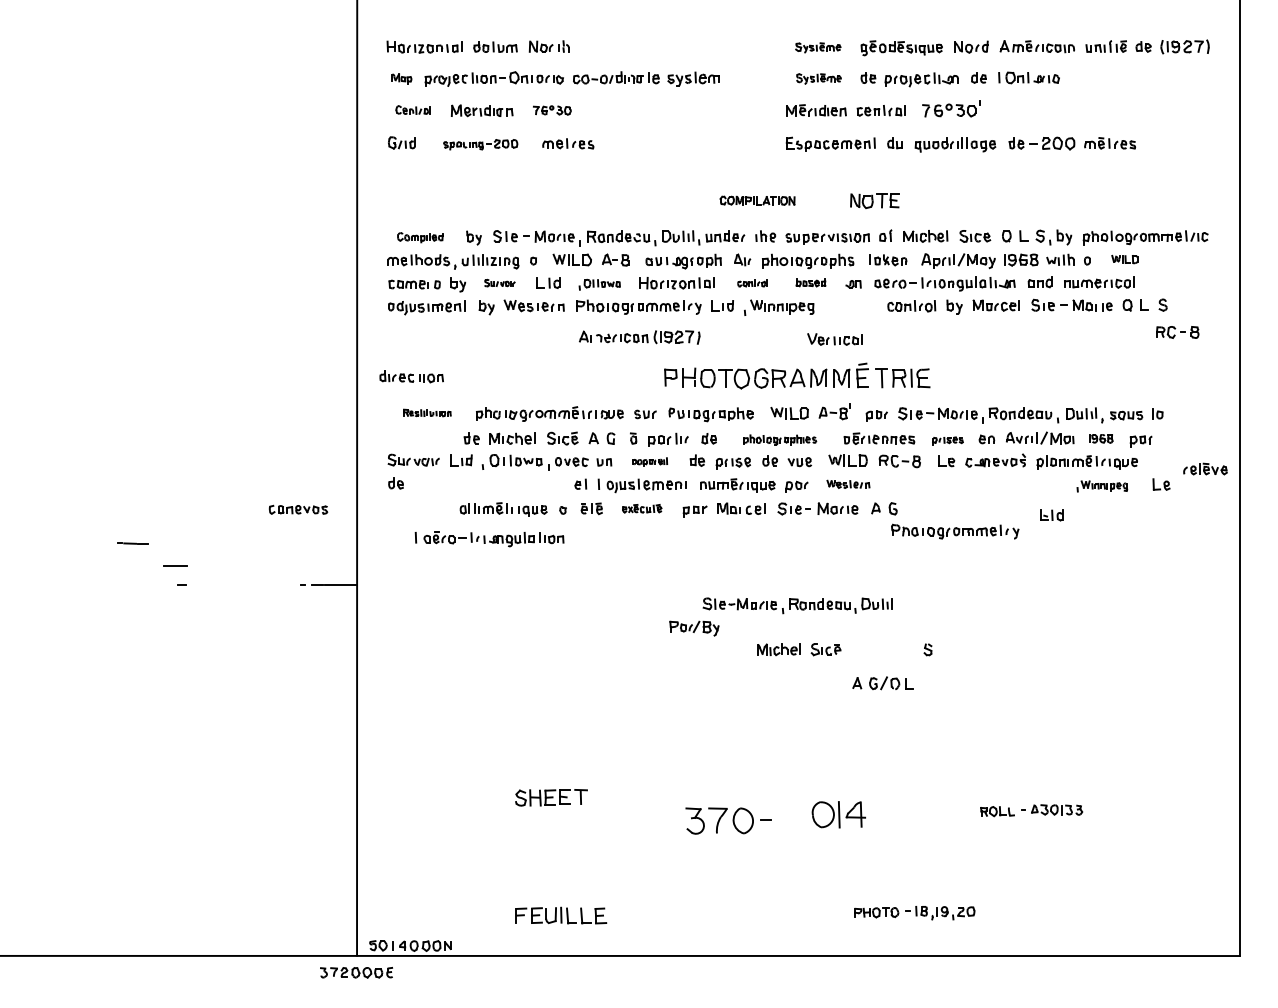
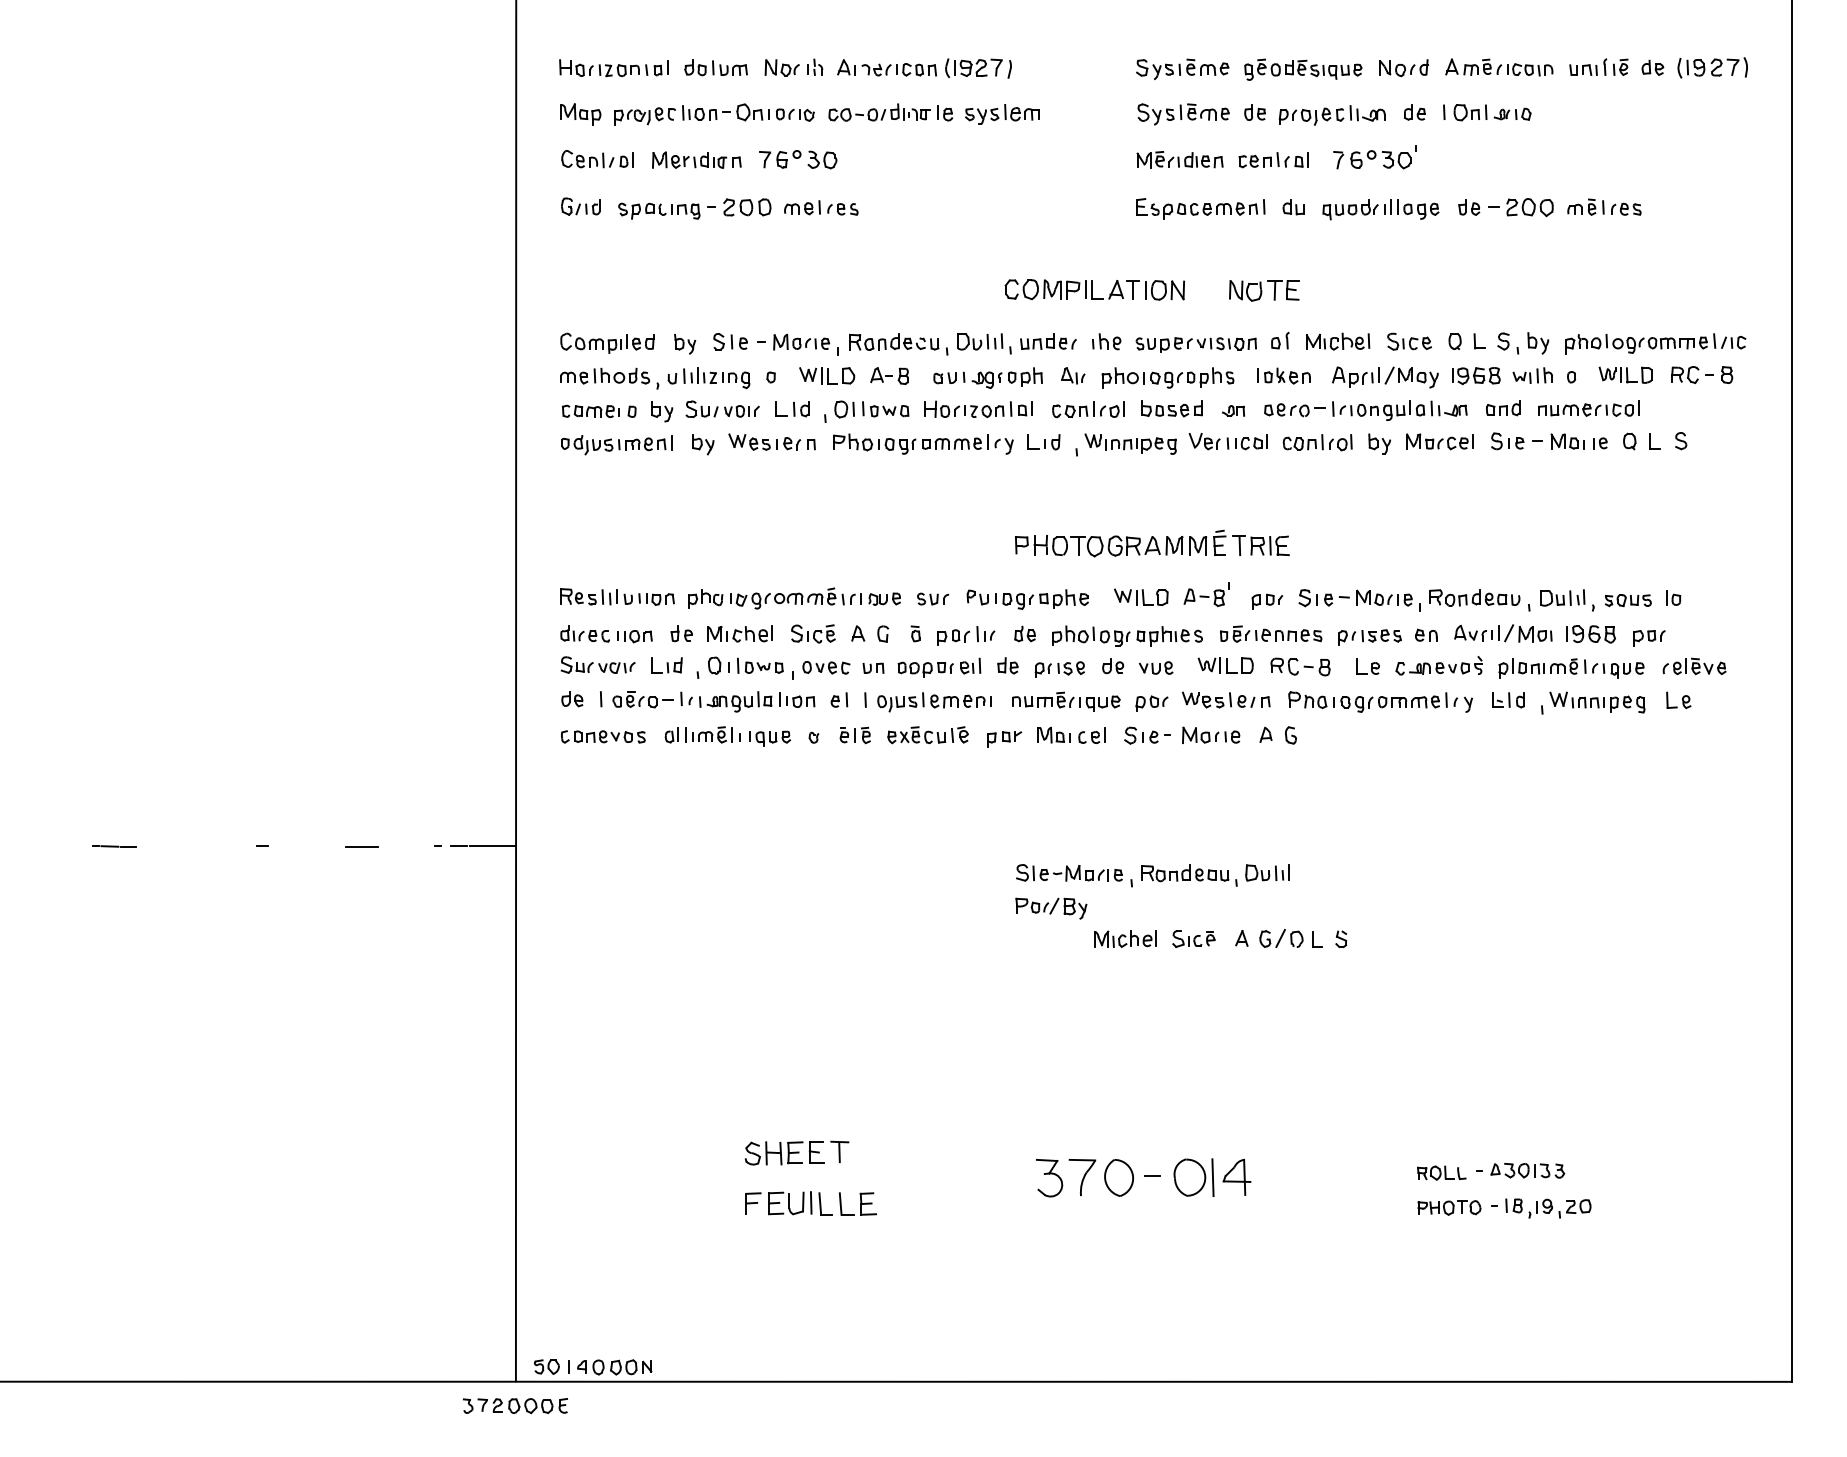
part: (817, 47) -> (1181, 68), size x1.43
part: (401, 78) -> (580, 113), size x1.43
part: (818, 78) -> (1182, 113), size x1.43
part: (413, 109) -> (597, 158), size x1.43
part: (552, 110) -> (798, 159), size x1.43
part: (480, 144) -> (694, 208), size x1.43
part: (757, 200) -> (1094, 289), size x1.67
part: (420, 237) -> (607, 343), size x1.43
part: (1124, 259) -> (1625, 375), size x1.43
part: (499, 282) -> (721, 408), size x1.67
part: (810, 282) -> (1171, 408), size x1.43
part: (752, 283) -> (1087, 409), size x1.67
part: (599, 284) -> (866, 411), size x1.43
part: (1177, 332) -> (1701, 375), moved
part: (639, 337) -> (924, 68), moved
part: (834, 339) -> (1227, 441), moved
part: (797, 375) -> (1152, 542), size x0.71
part: (411, 376) -> (606, 633), moved
part: (427, 412) -> (617, 596), size x1.67
part: (1101, 438) -> (1591, 633), size x1.43
part: (779, 439) -> (1126, 635), size x1.43
part: (947, 440) -> (1369, 636), size x1.43
part: (650, 461) -> (940, 667), size x1.67
part: (1205, 468) -> (1694, 665), moved
part: (848, 484) -> (1226, 700), size x1.43
part: (1102, 486) -> (1593, 703), size x1.43
part: (641, 508) -> (927, 735), size x1.43
part: (298, 509) -> (603, 736), moved
part: (1051, 515) -> (1508, 700), moved
part: (955, 531) -> (1380, 701), moved
part: (489, 539) -> (707, 701), moved
line: (132, 543) -> (113, 846), moved
line: (175, 565) -> (361, 846), moved
part: (694, 628) -> (1051, 908), moved
part: (882, 683) -> (1278, 938), moved
part: (728, 820) -> (1097, 1177), moved
part: (914, 913) -> (1503, 1209), moved
part: (561, 915) -> (811, 1203), moved

